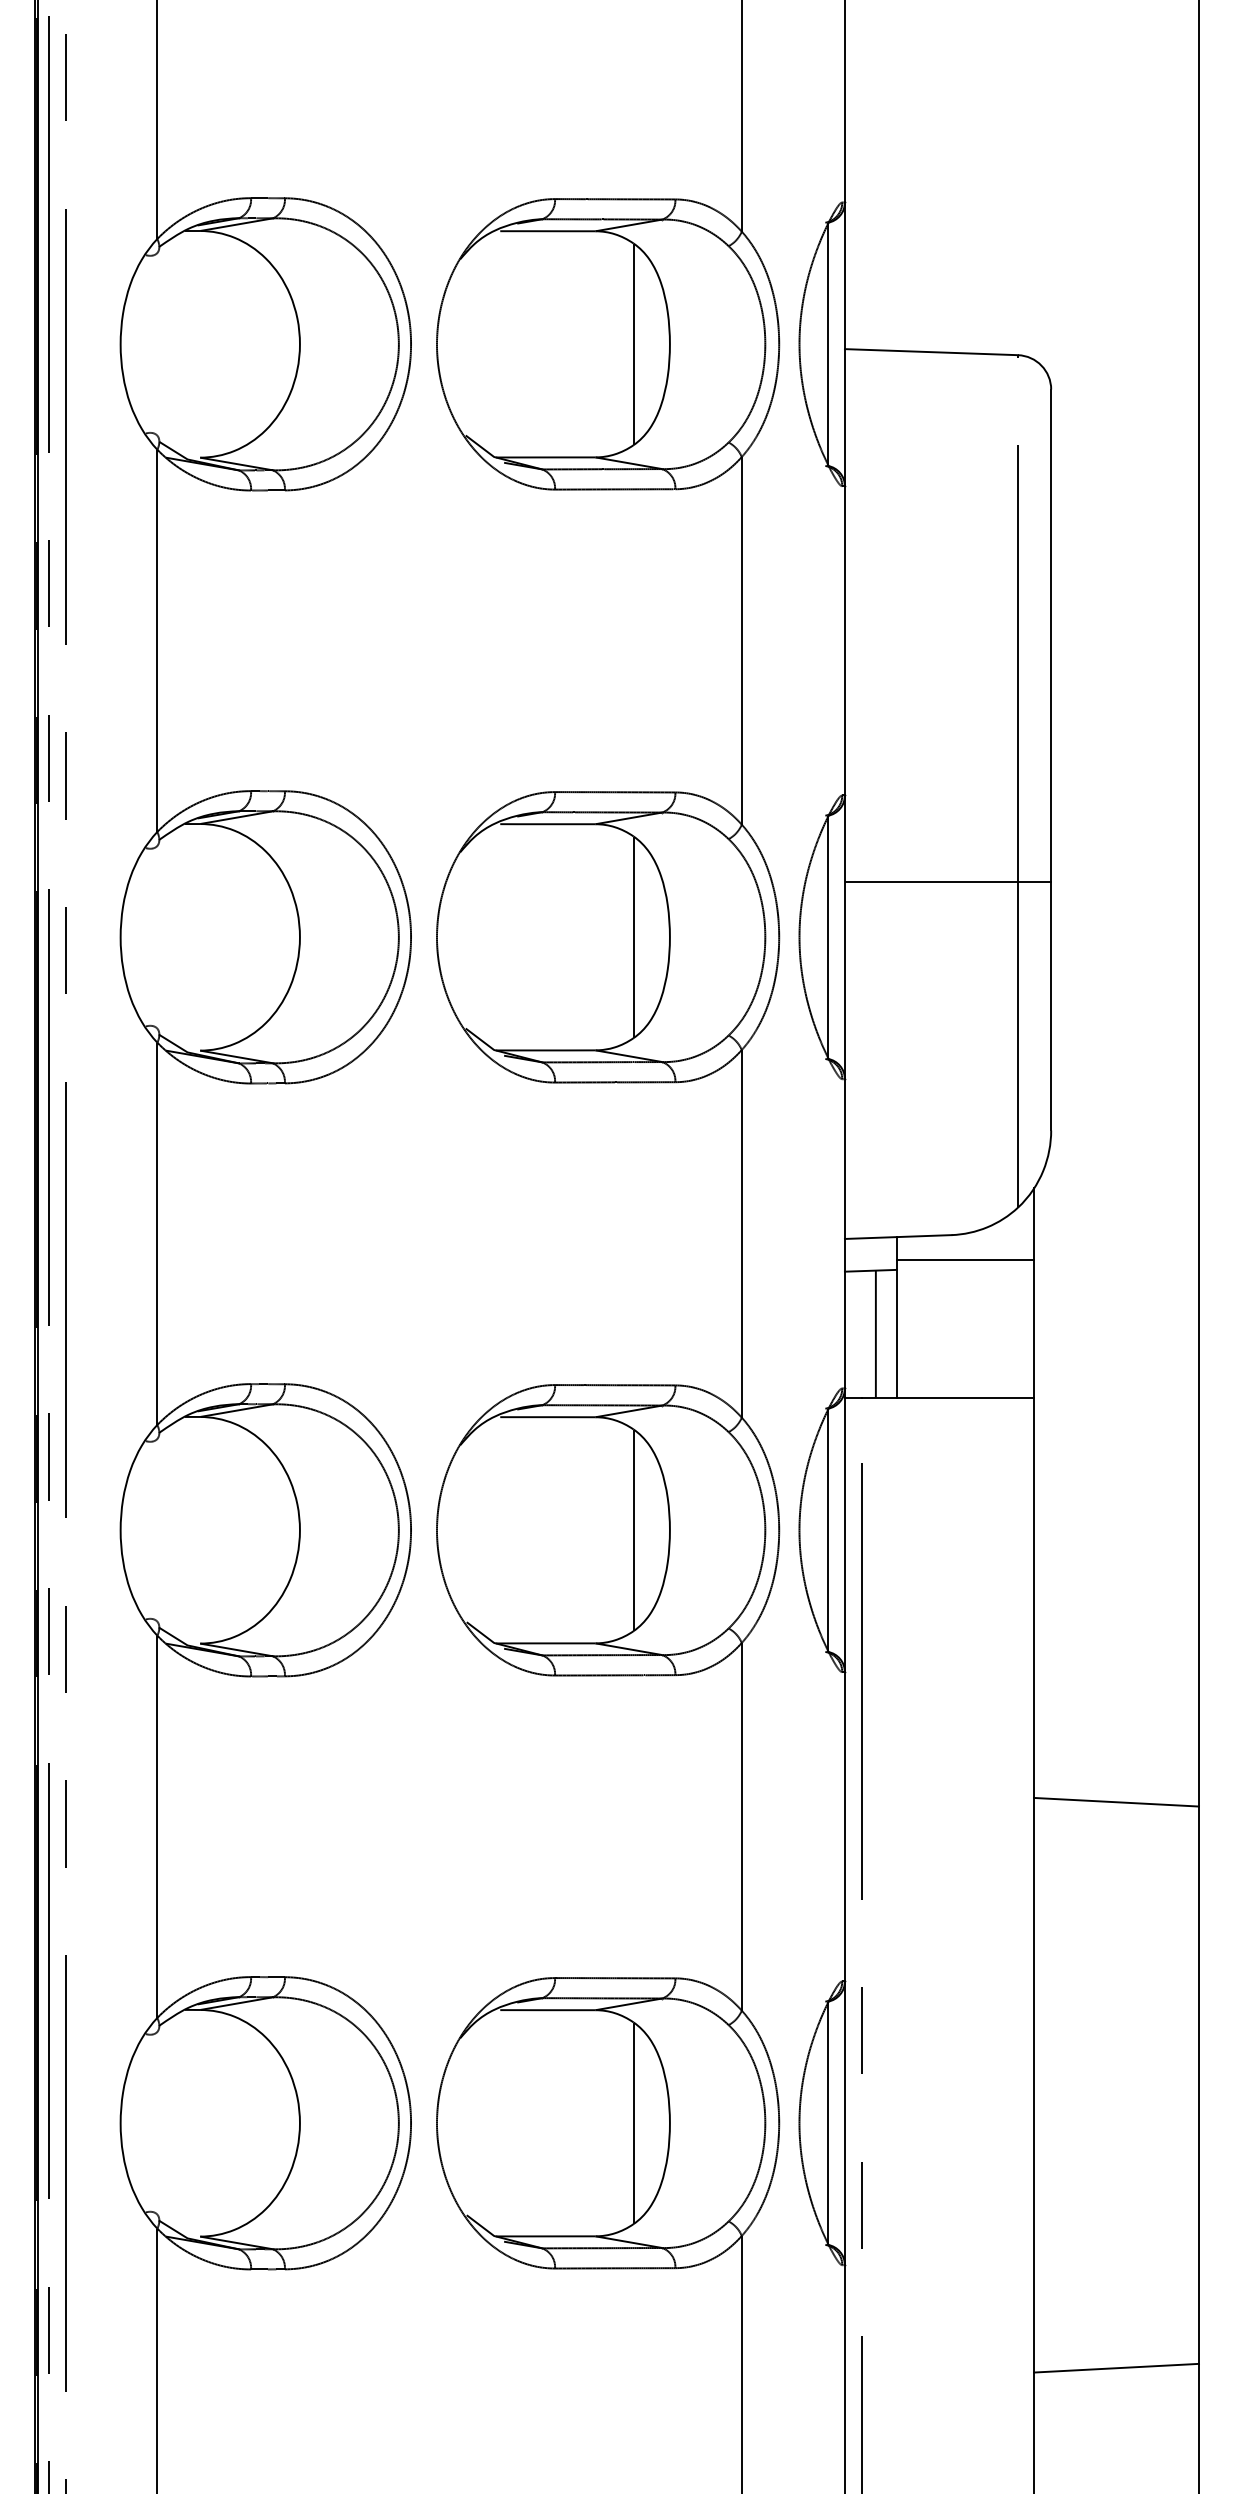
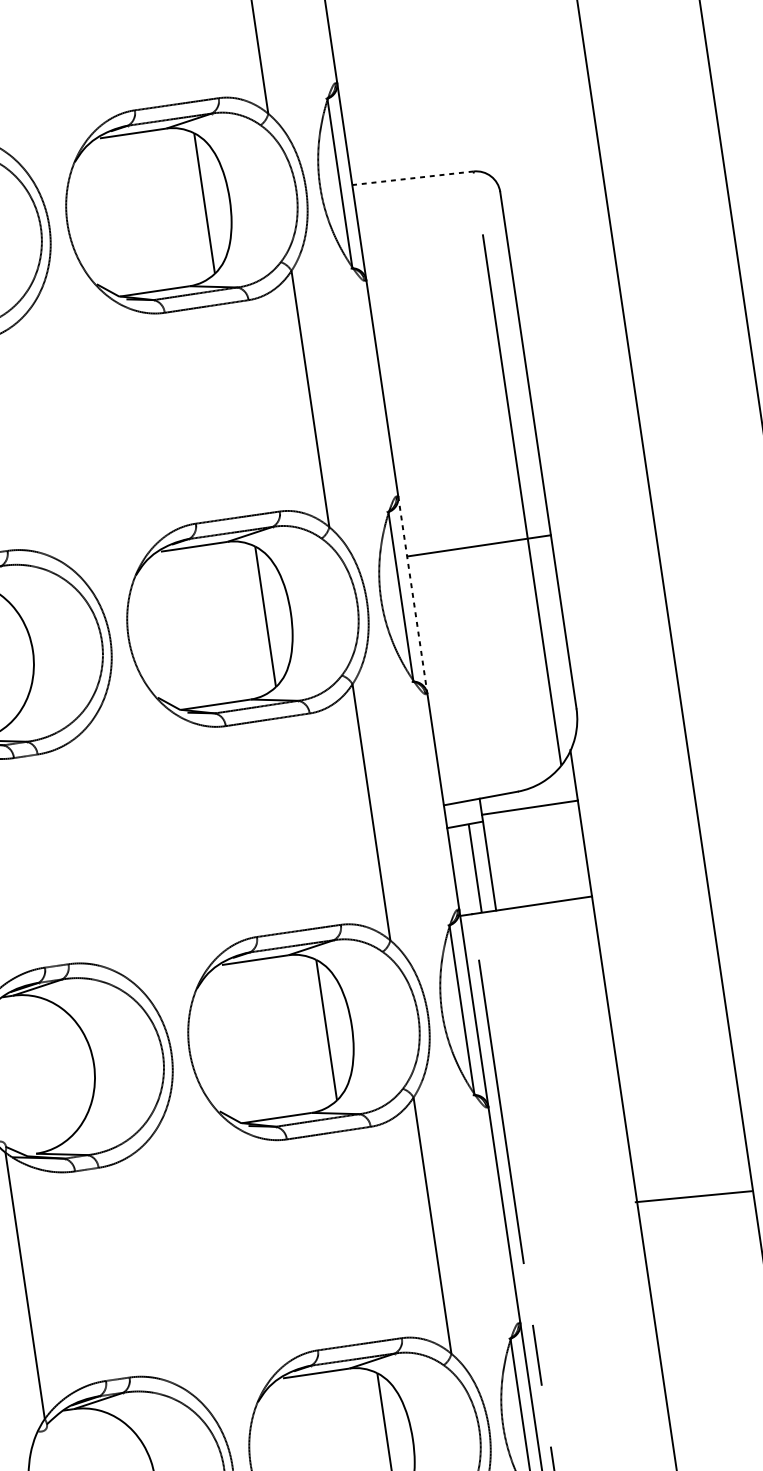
line: (931, 352) -> (413, 178), solid -> dashed
line: (844, 937) -> (412, 595), solid -> dashed
line: (1116, 1801) -> (693, 1196), moved

